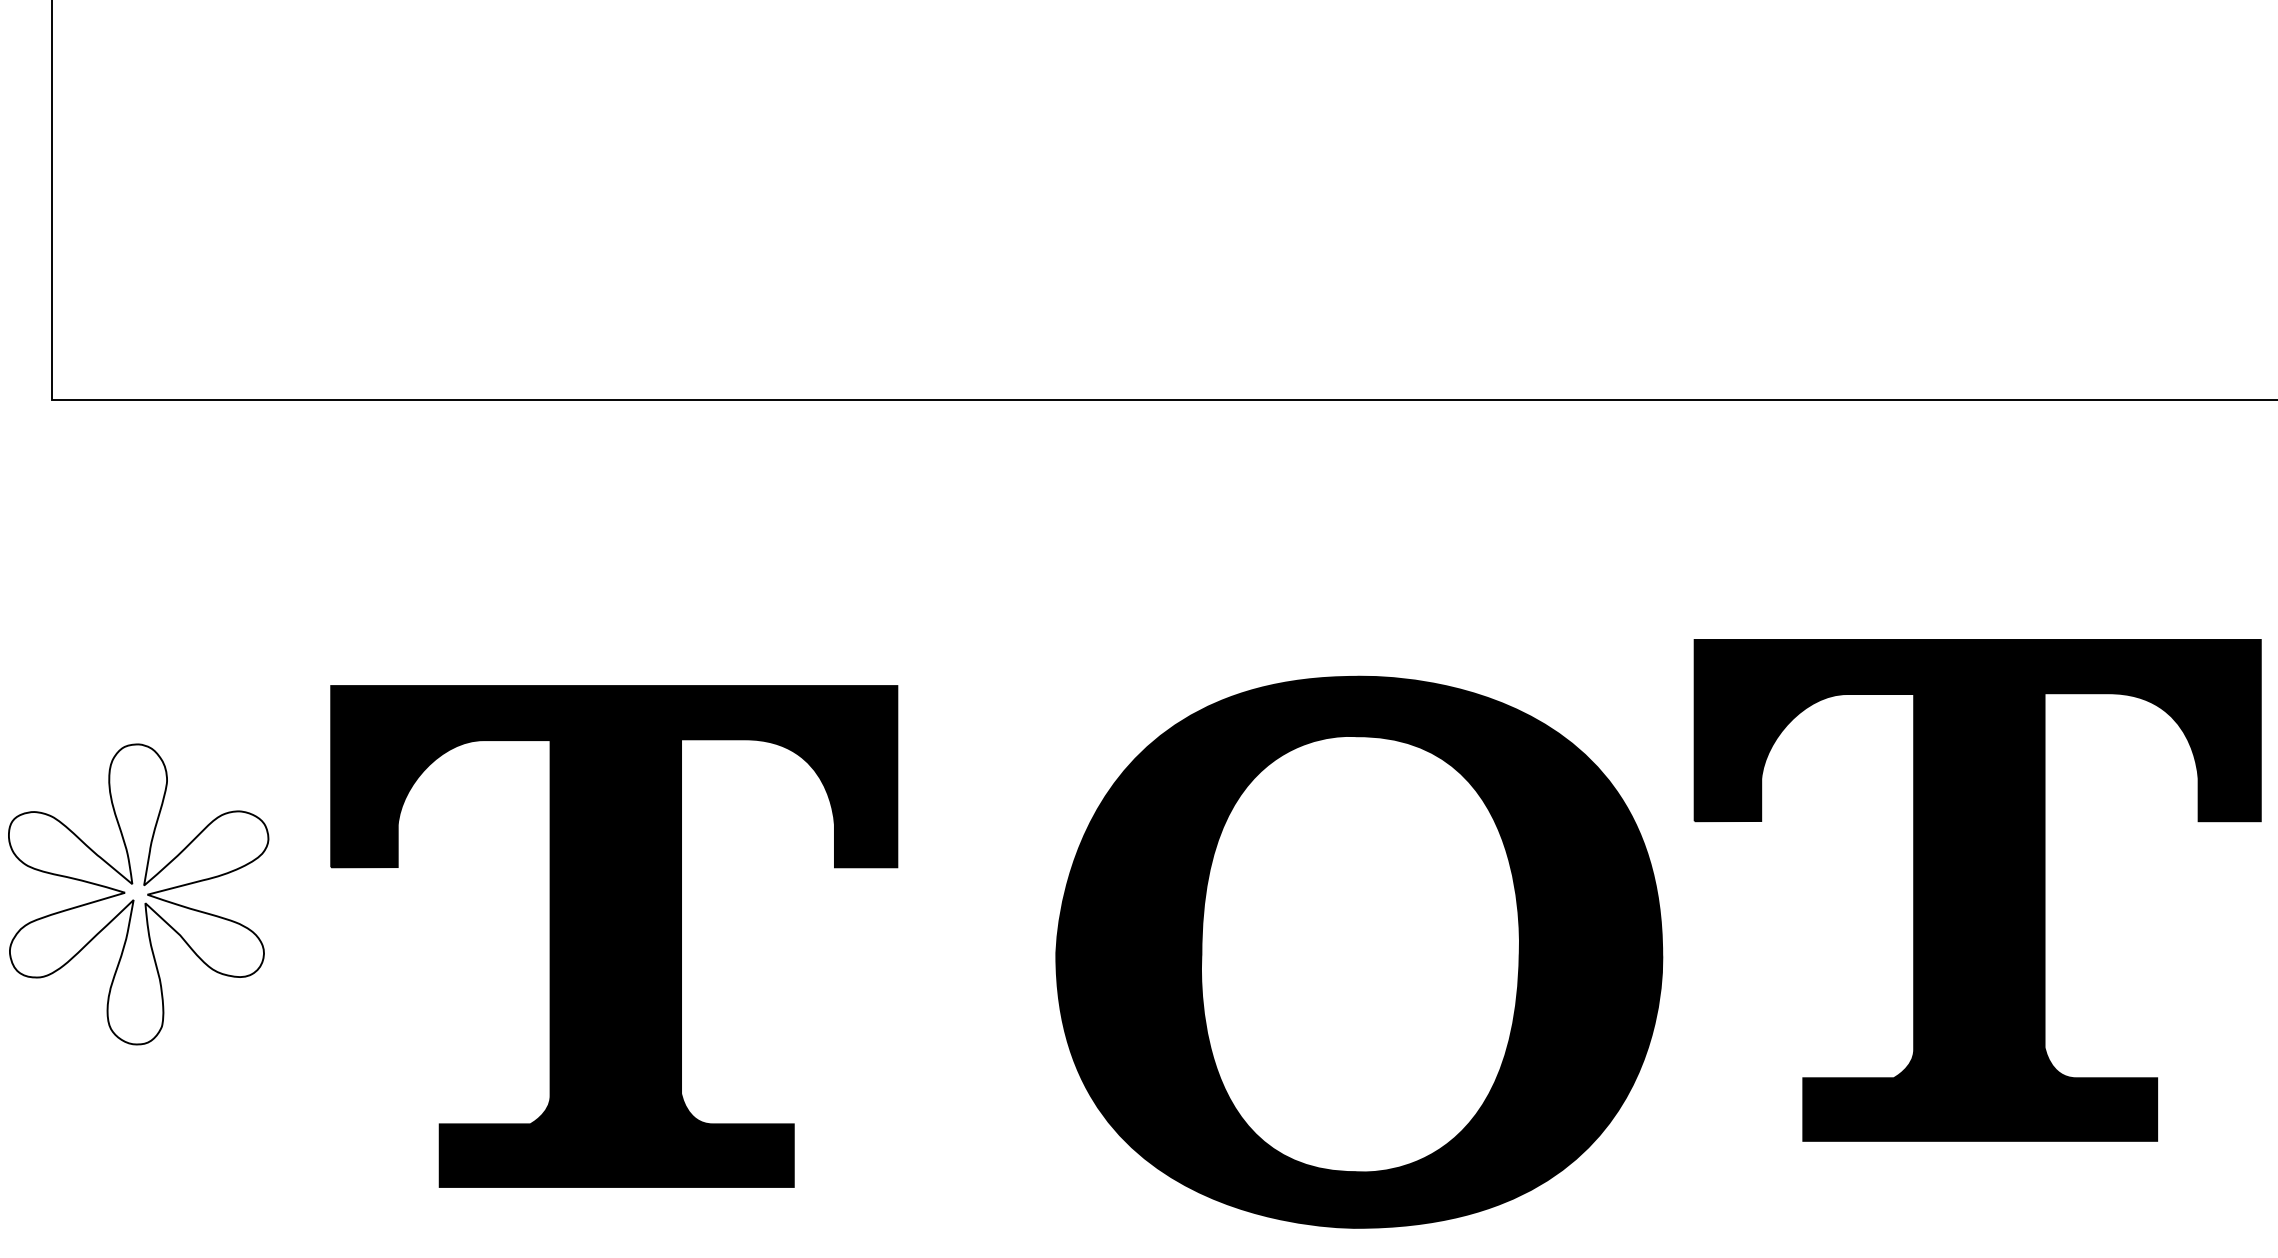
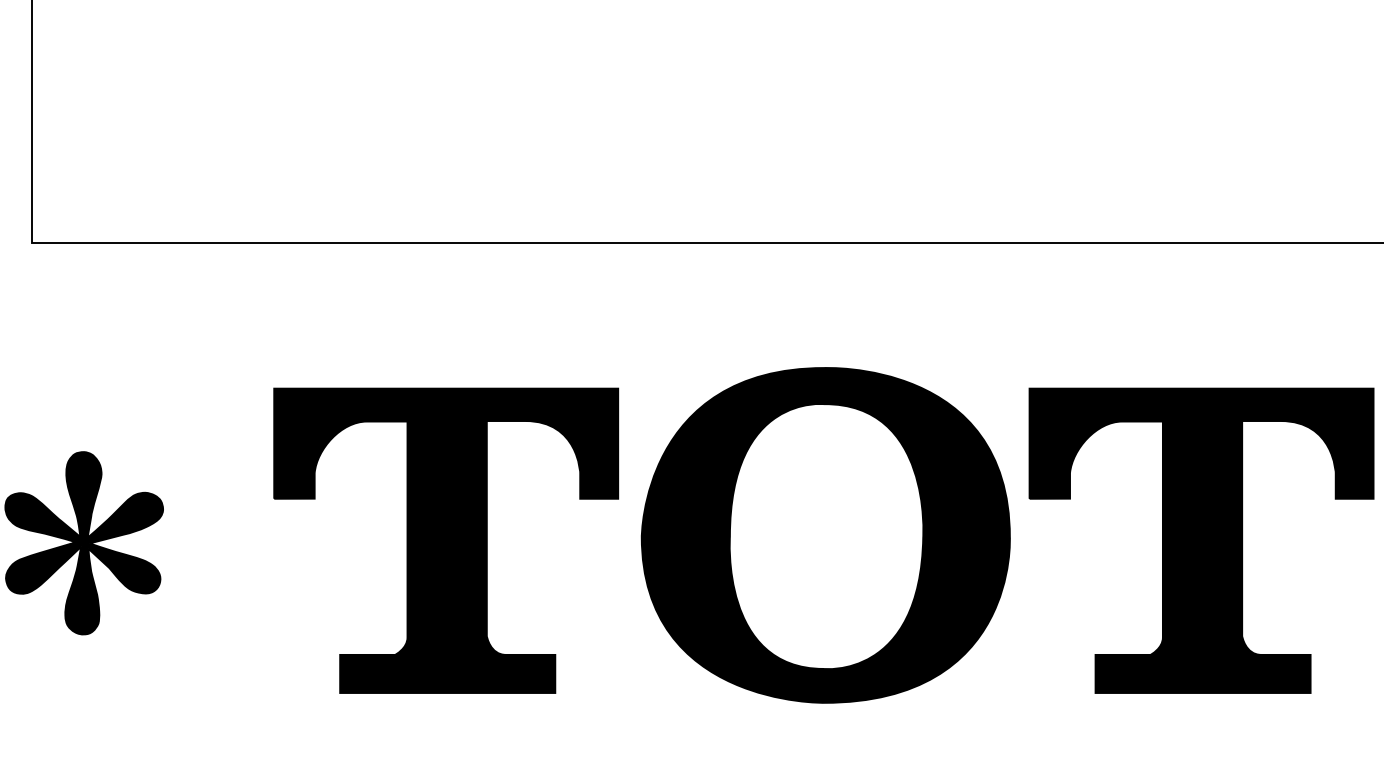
fill: (139, 894) -> (84, 543), added
part: (614, 935) -> (446, 540), moved
part: (1358, 952) -> (825, 535), moved

